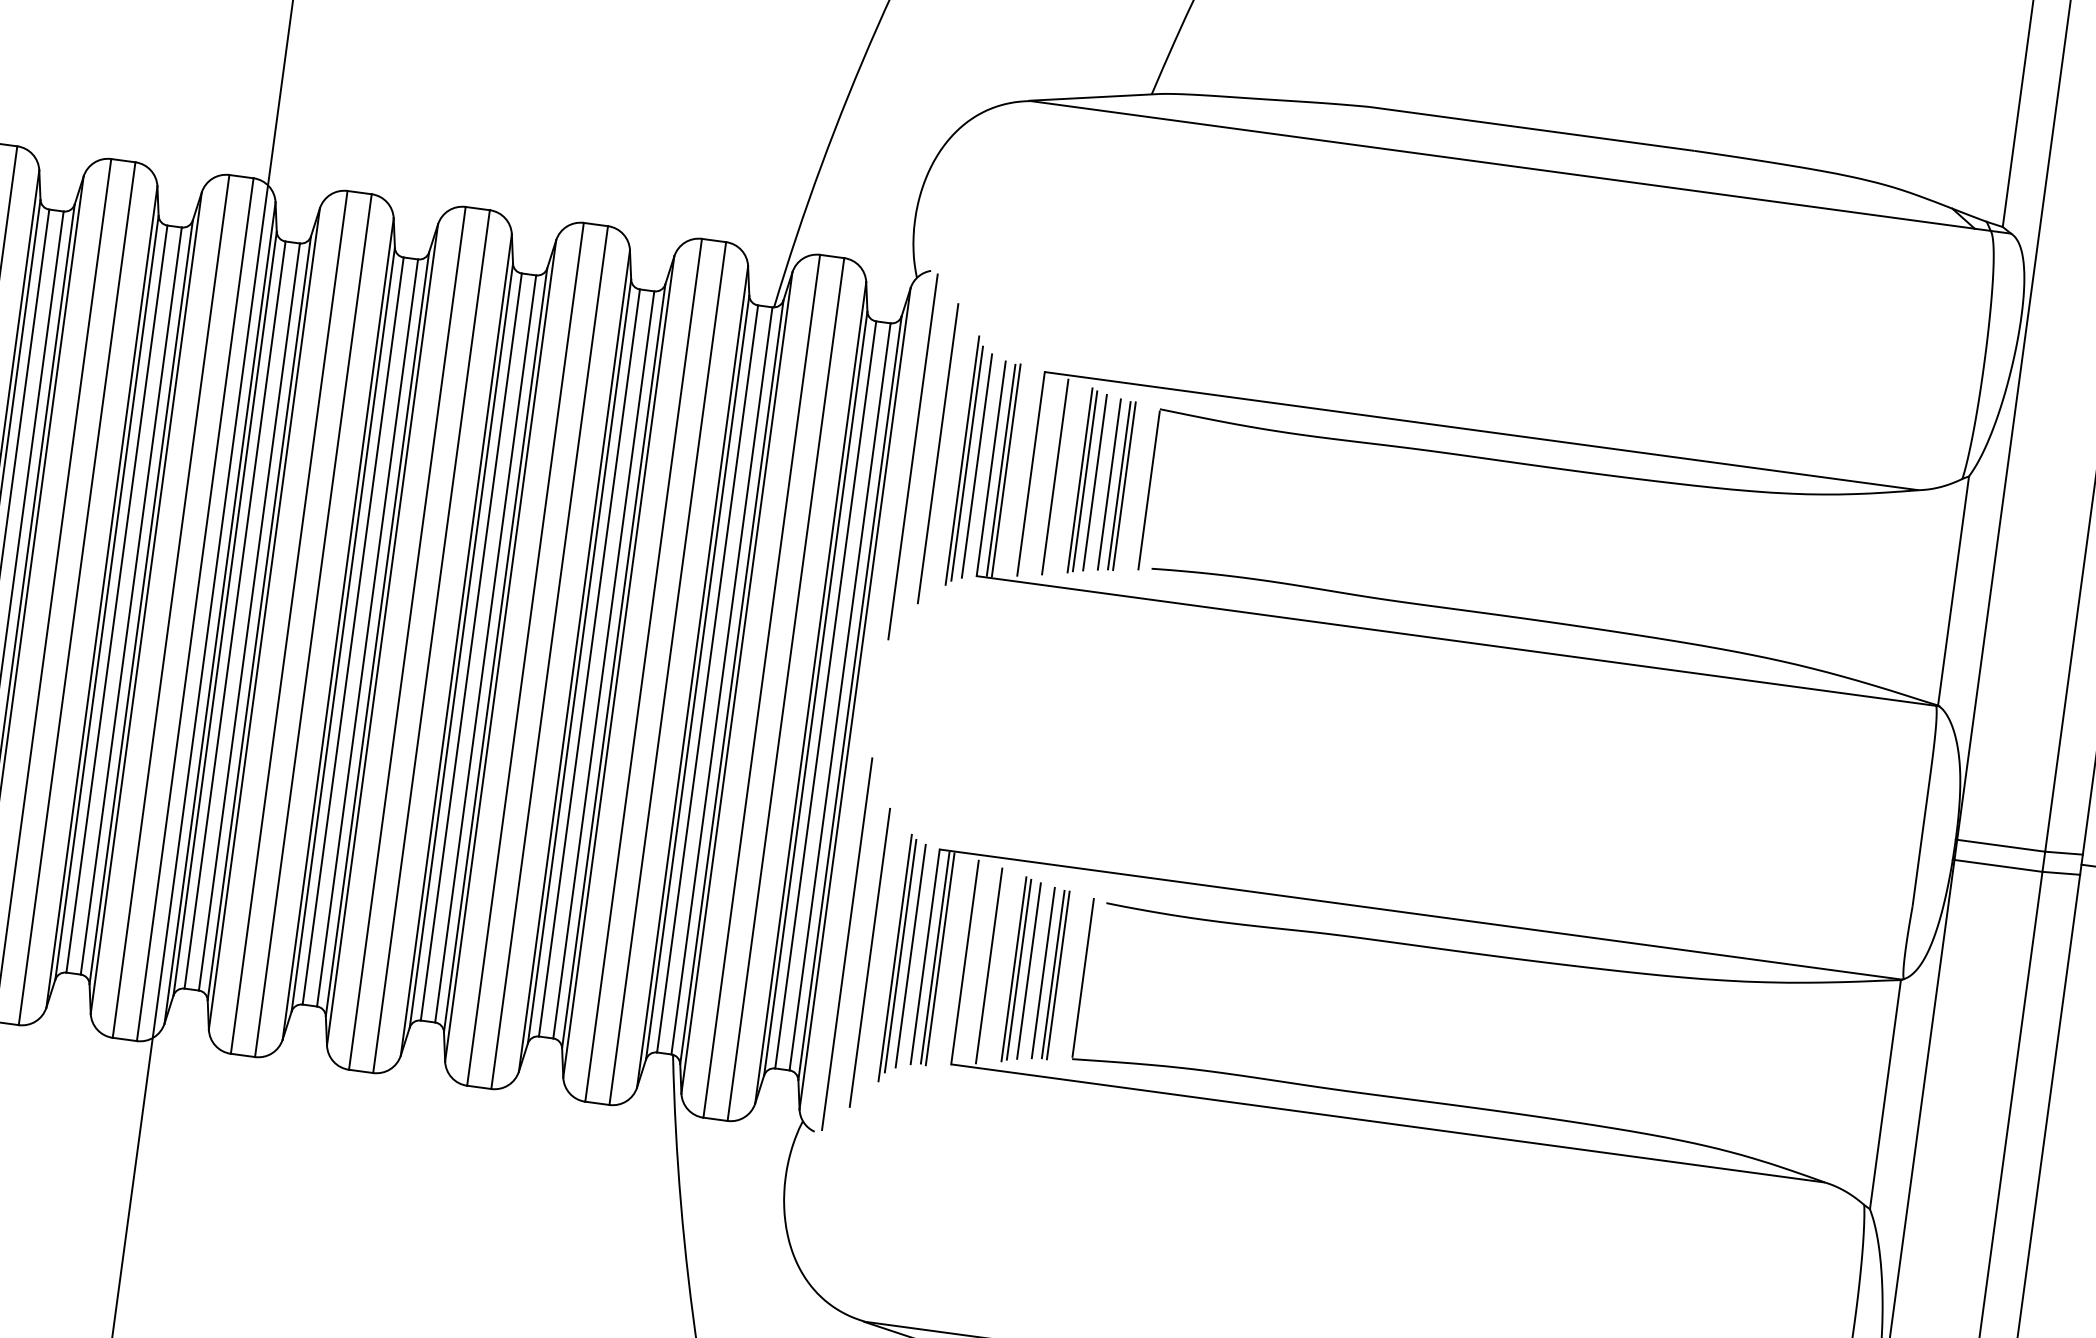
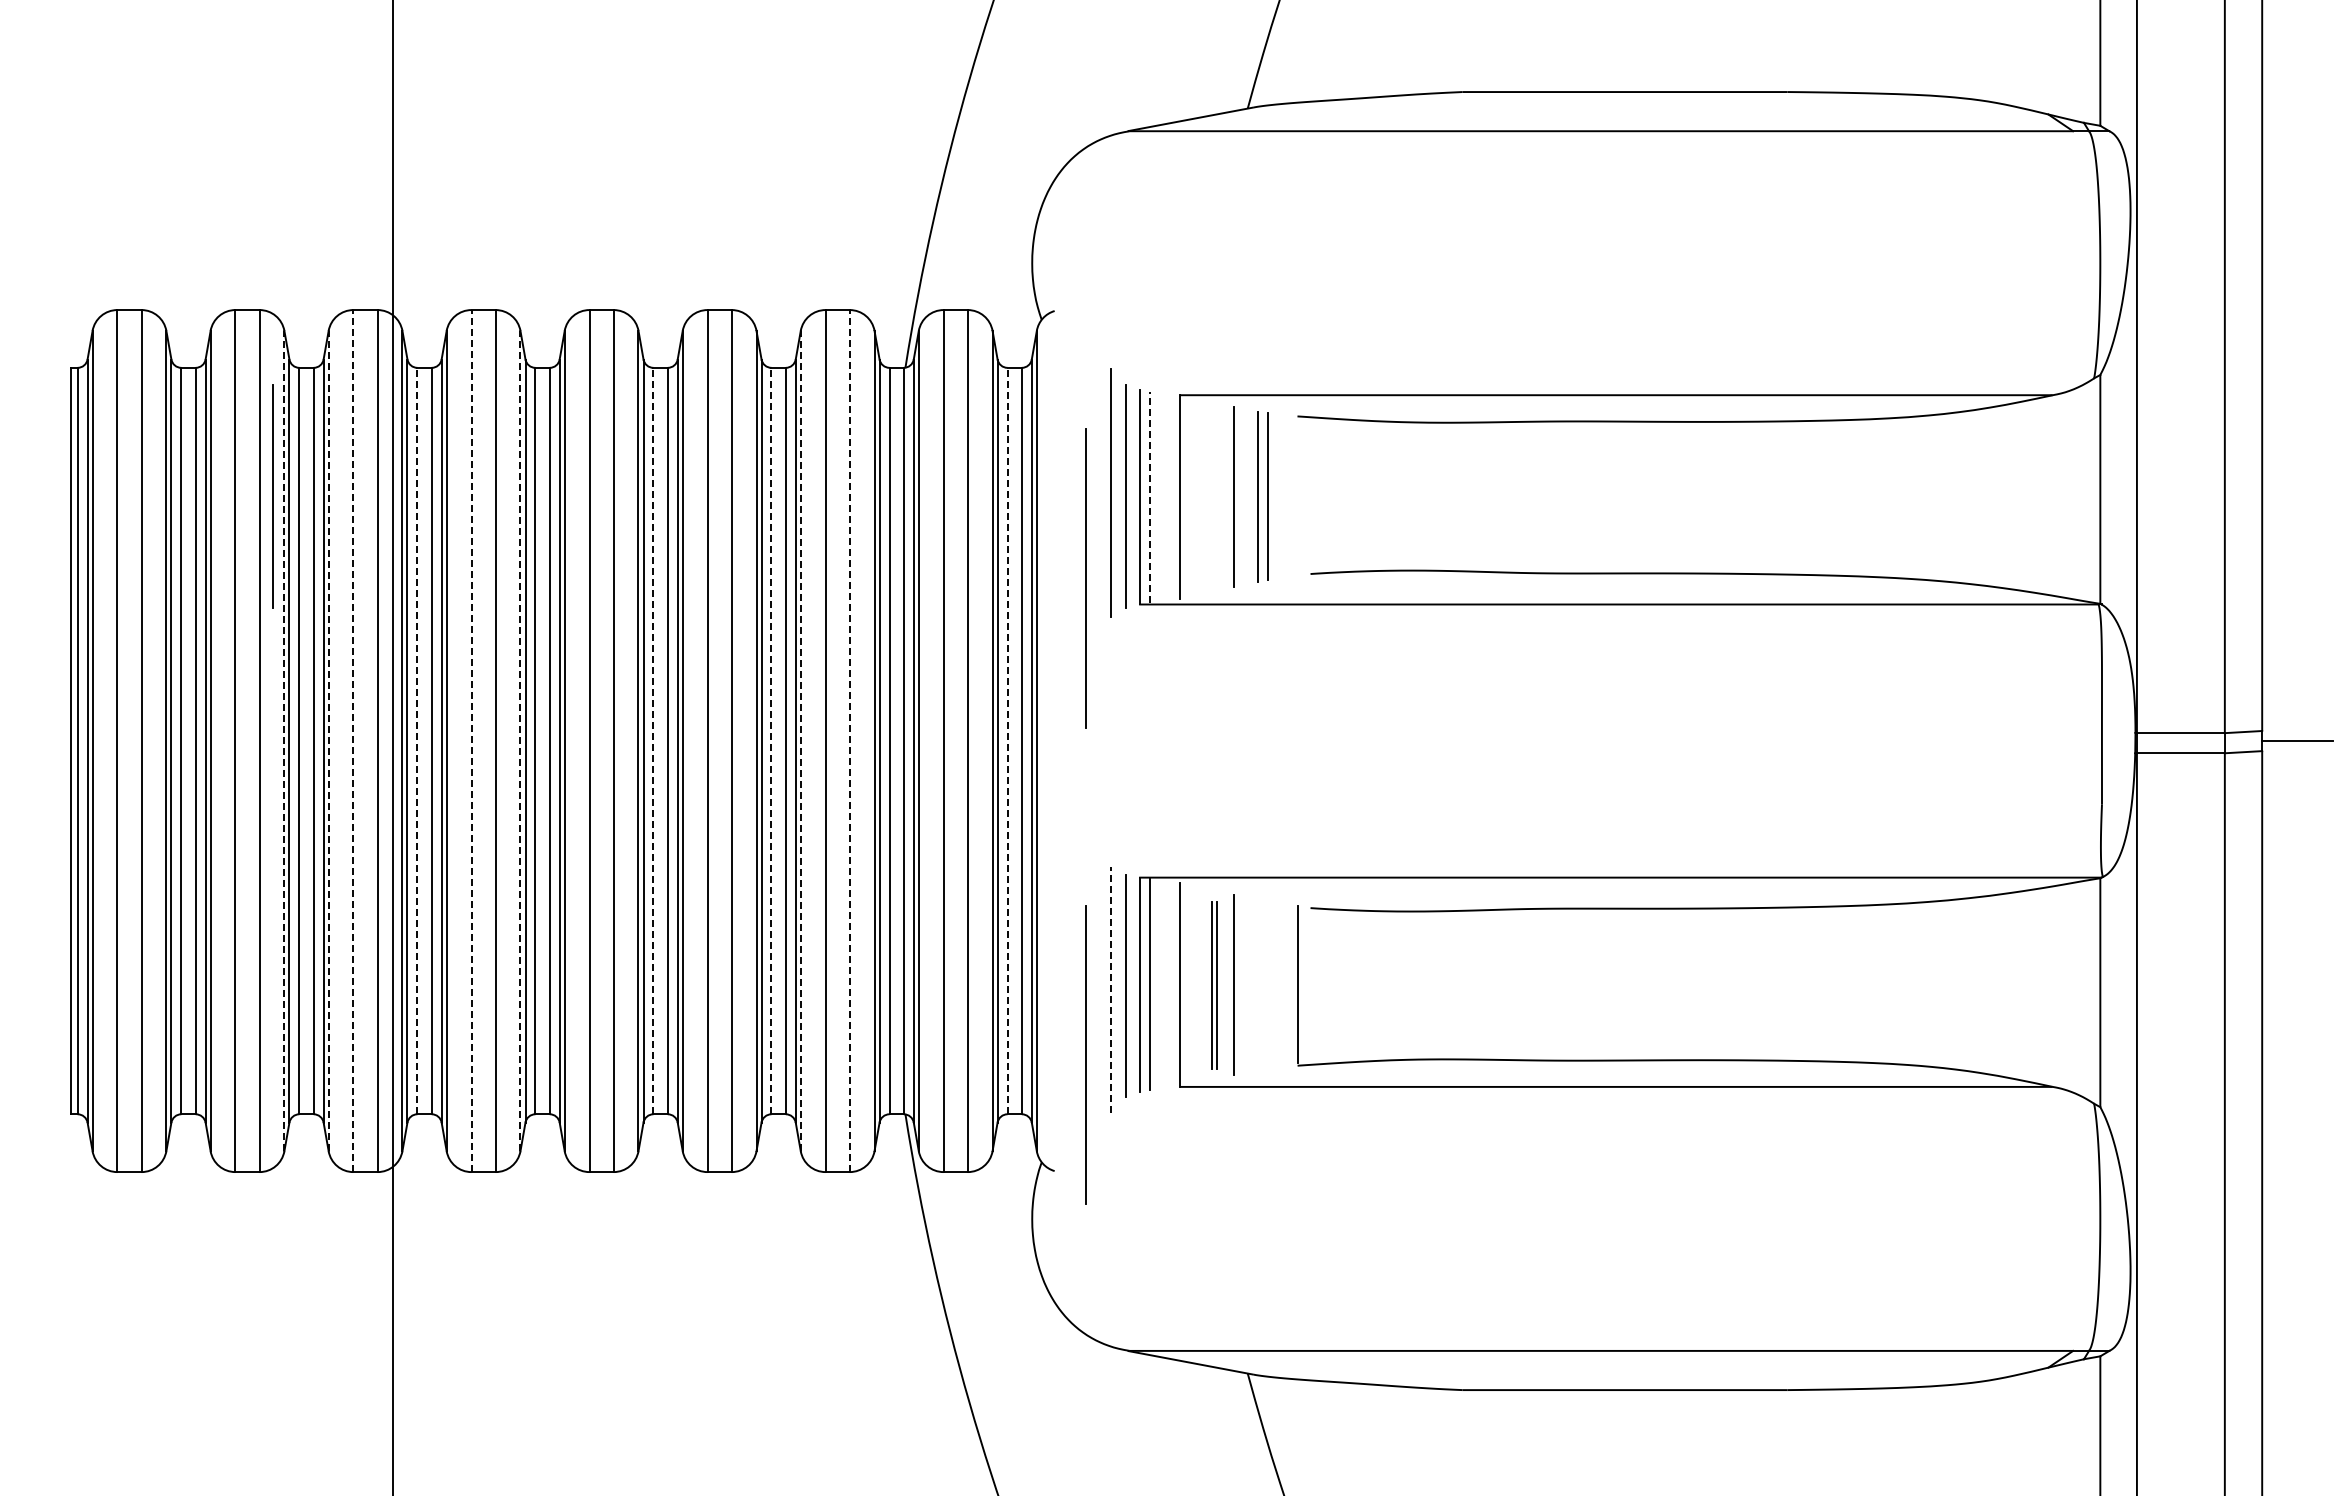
line: (123, 350) -> (272, 496), added
line: (937, 453) -> (1085, 578), moved
line: (912, 456) -> (1061, 495), removed
line: (967, 463) -> (1115, 495), removed
line: (1000, 469) -> (1149, 496), solid -> dashed
line: (1005, 470) -> (1154, 496), removed
line: (1054, 476) -> (1203, 496), removed
line: (1079, 480) -> (1228, 496), removed
line: (1095, 482) -> (1243, 496), removed
line: (1124, 486) -> (1272, 496), removed
line: (1148, 490) -> (1297, 497), removed
line: (102, 596) -> (284, 740), solid -> dashed
line: (146, 602) -> (328, 740), solid -> dashed
line: (171, 605) -> (353, 740), solid -> dashed
line: (235, 614) -> (417, 740), solid -> dashed
line: (289, 621) -> (471, 740), solid -> dashed
line: (338, 628) -> (520, 740), solid -> dashed
line: (471, 646) -> (653, 740), solid -> dashed
line: (589, 662) -> (771, 740), solid -> dashed
line: (618, 666) -> (800, 740), solid -> dashed
line: (667, 672) -> (849, 740), solid -> dashed
line: (825, 694) -> (1007, 740), solid -> dashed
line: (847, 943) -> (1061, 982), removed
line: (900, 956) -> (1115, 987), removed
line: (869, 957) -> (1085, 1054), moved
line: (895, 957) -> (1110, 989), solid -> dashed
line: (939, 959) -> (1154, 985), removed
line: (988, 966) -> (1203, 985), removed
line: (1013, 969) -> (1228, 985), removed
line: (1028, 970) -> (1243, 984), removed
line: (1042, 973) -> (1257, 985), removed
part: (1055, 975) -> (1214, 985), moved

